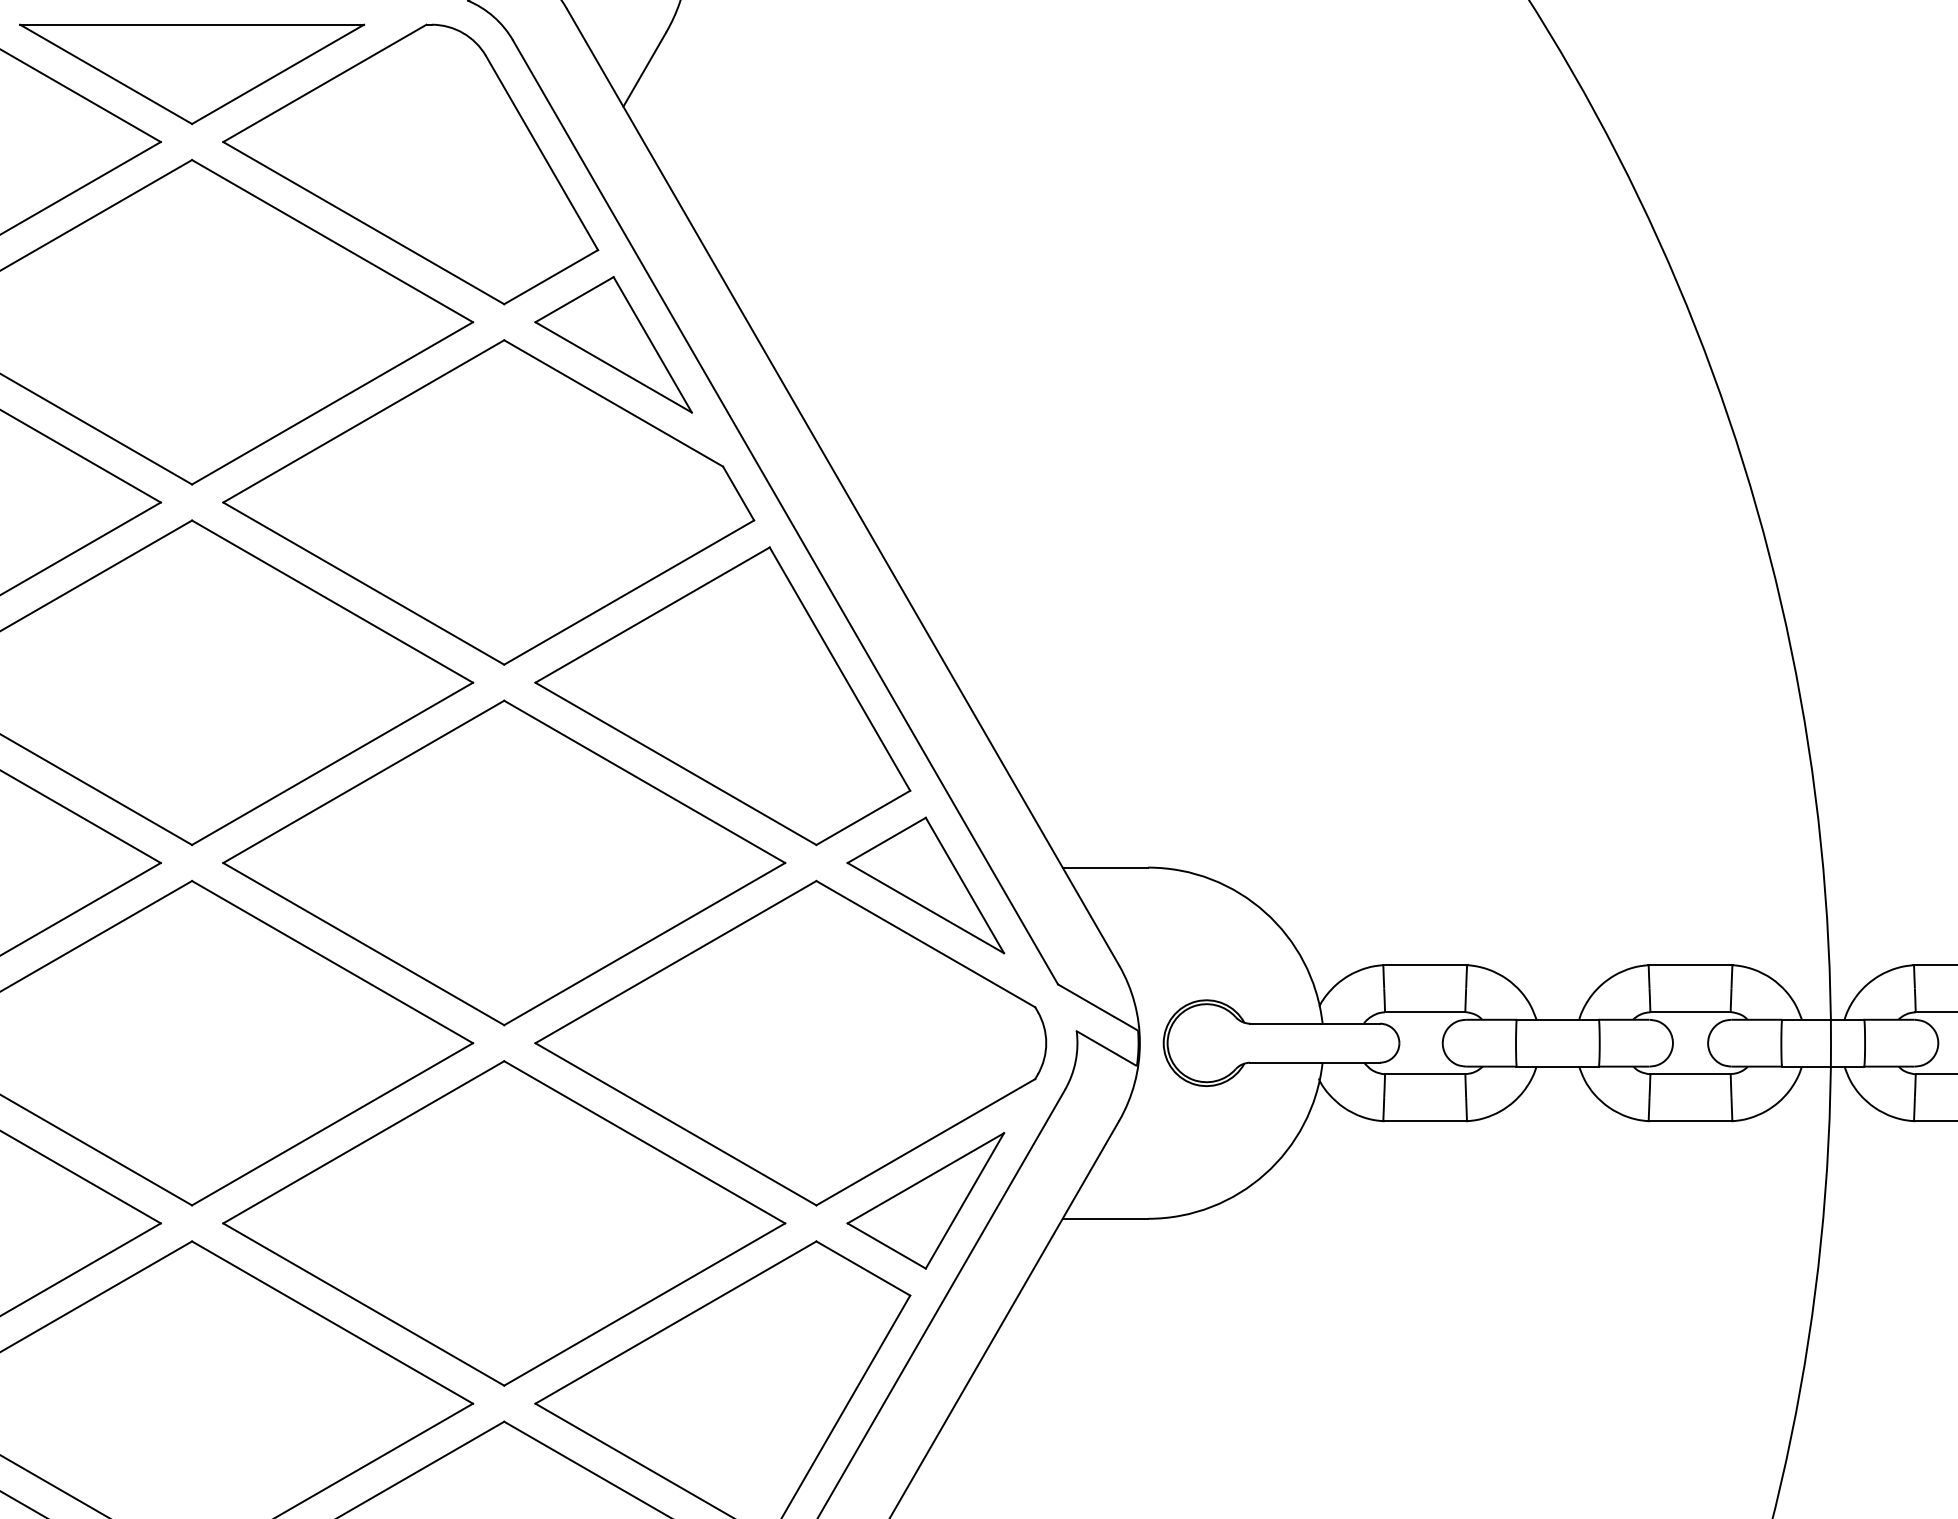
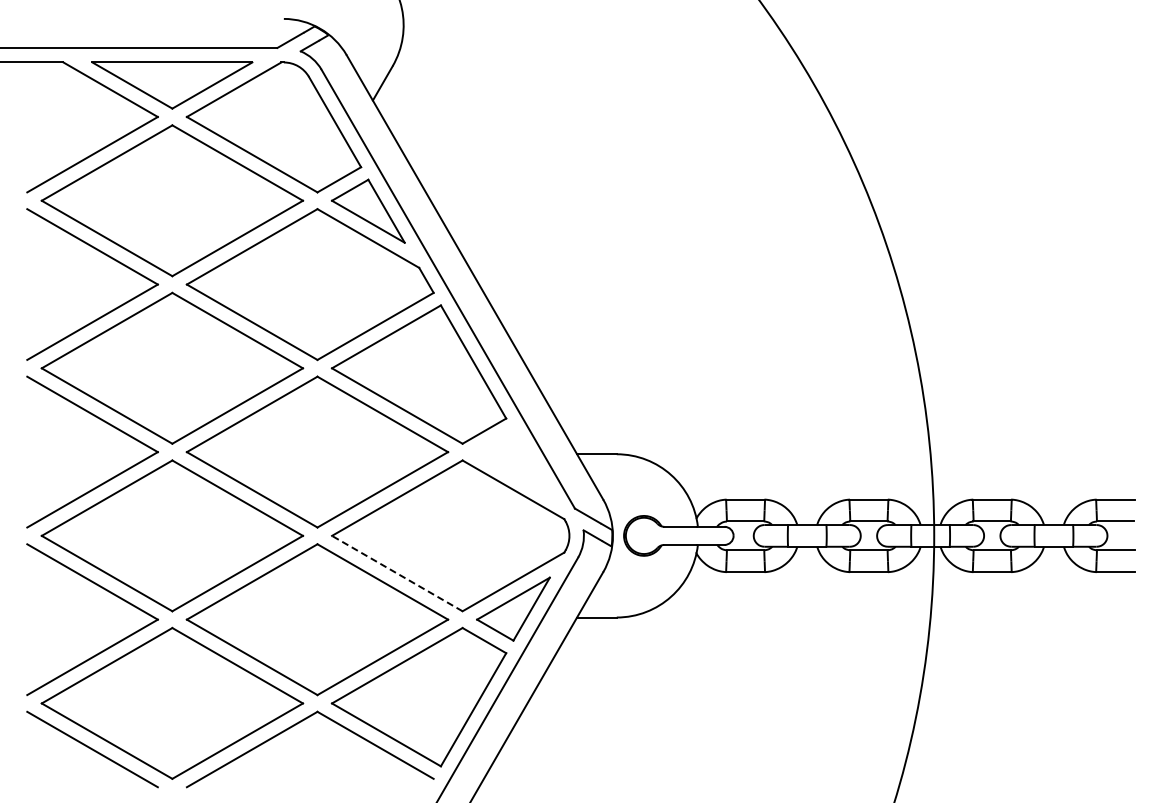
part: (925, 885) -> (513, 462), removed
line: (674, 1124) -> (396, 573), solid -> dashed

